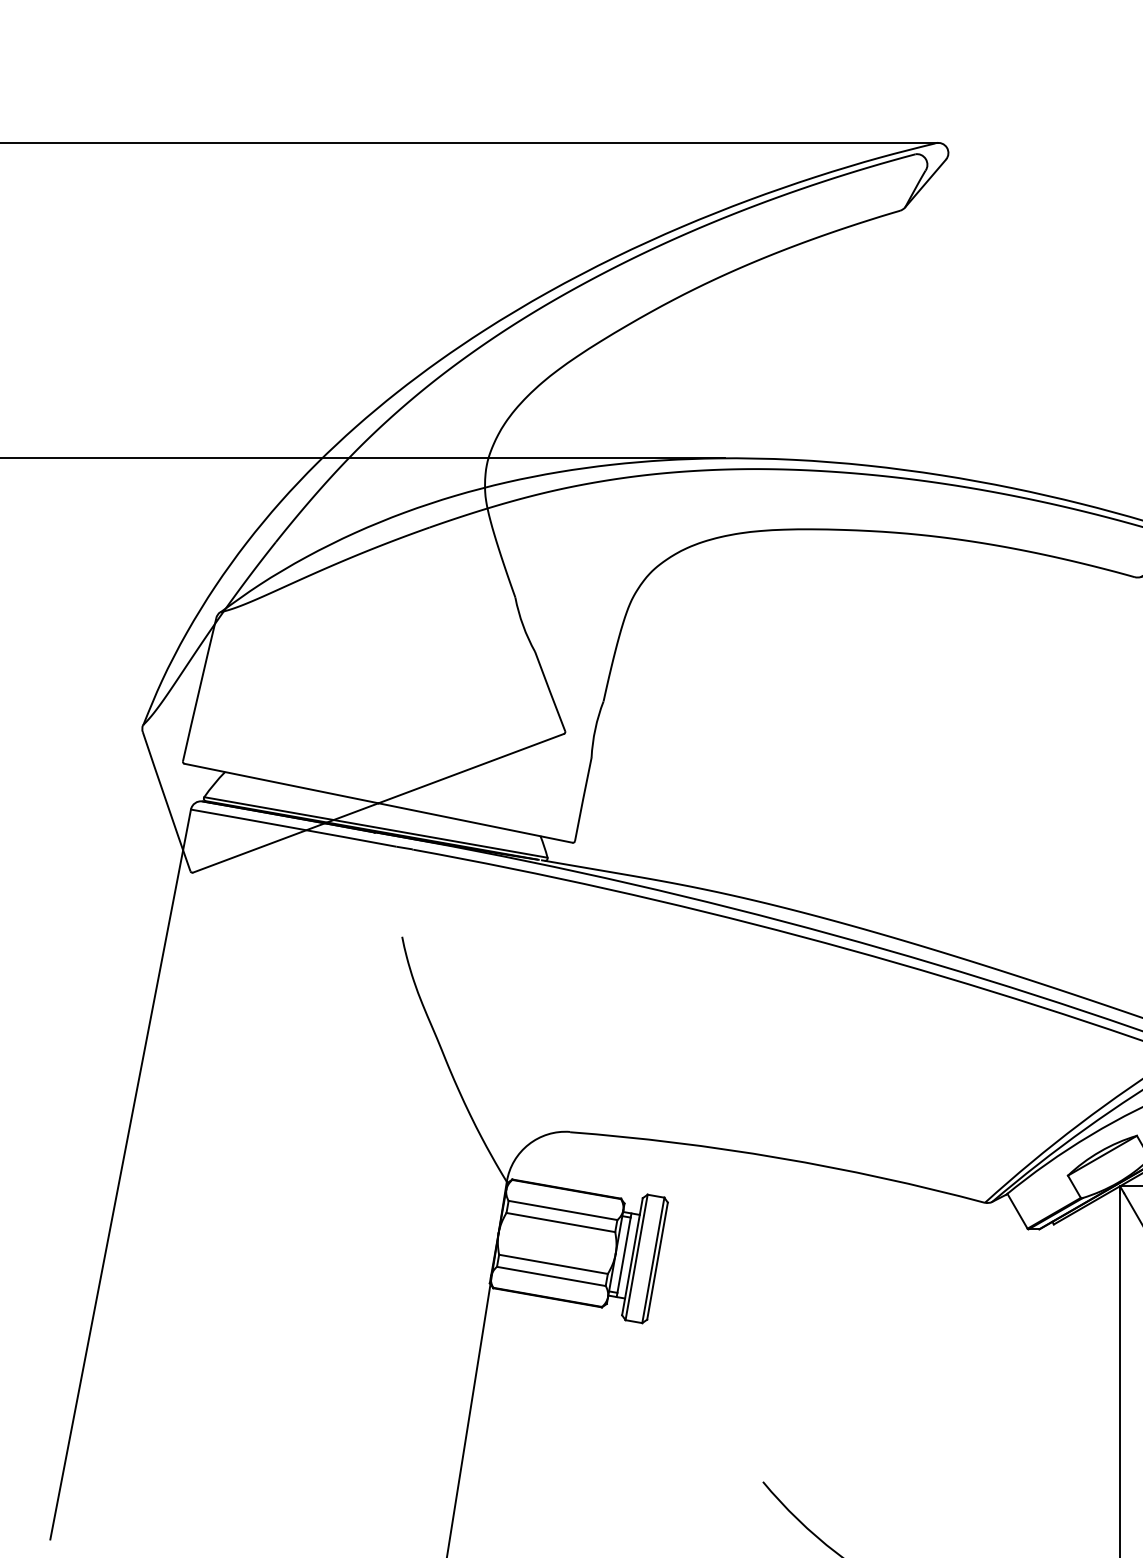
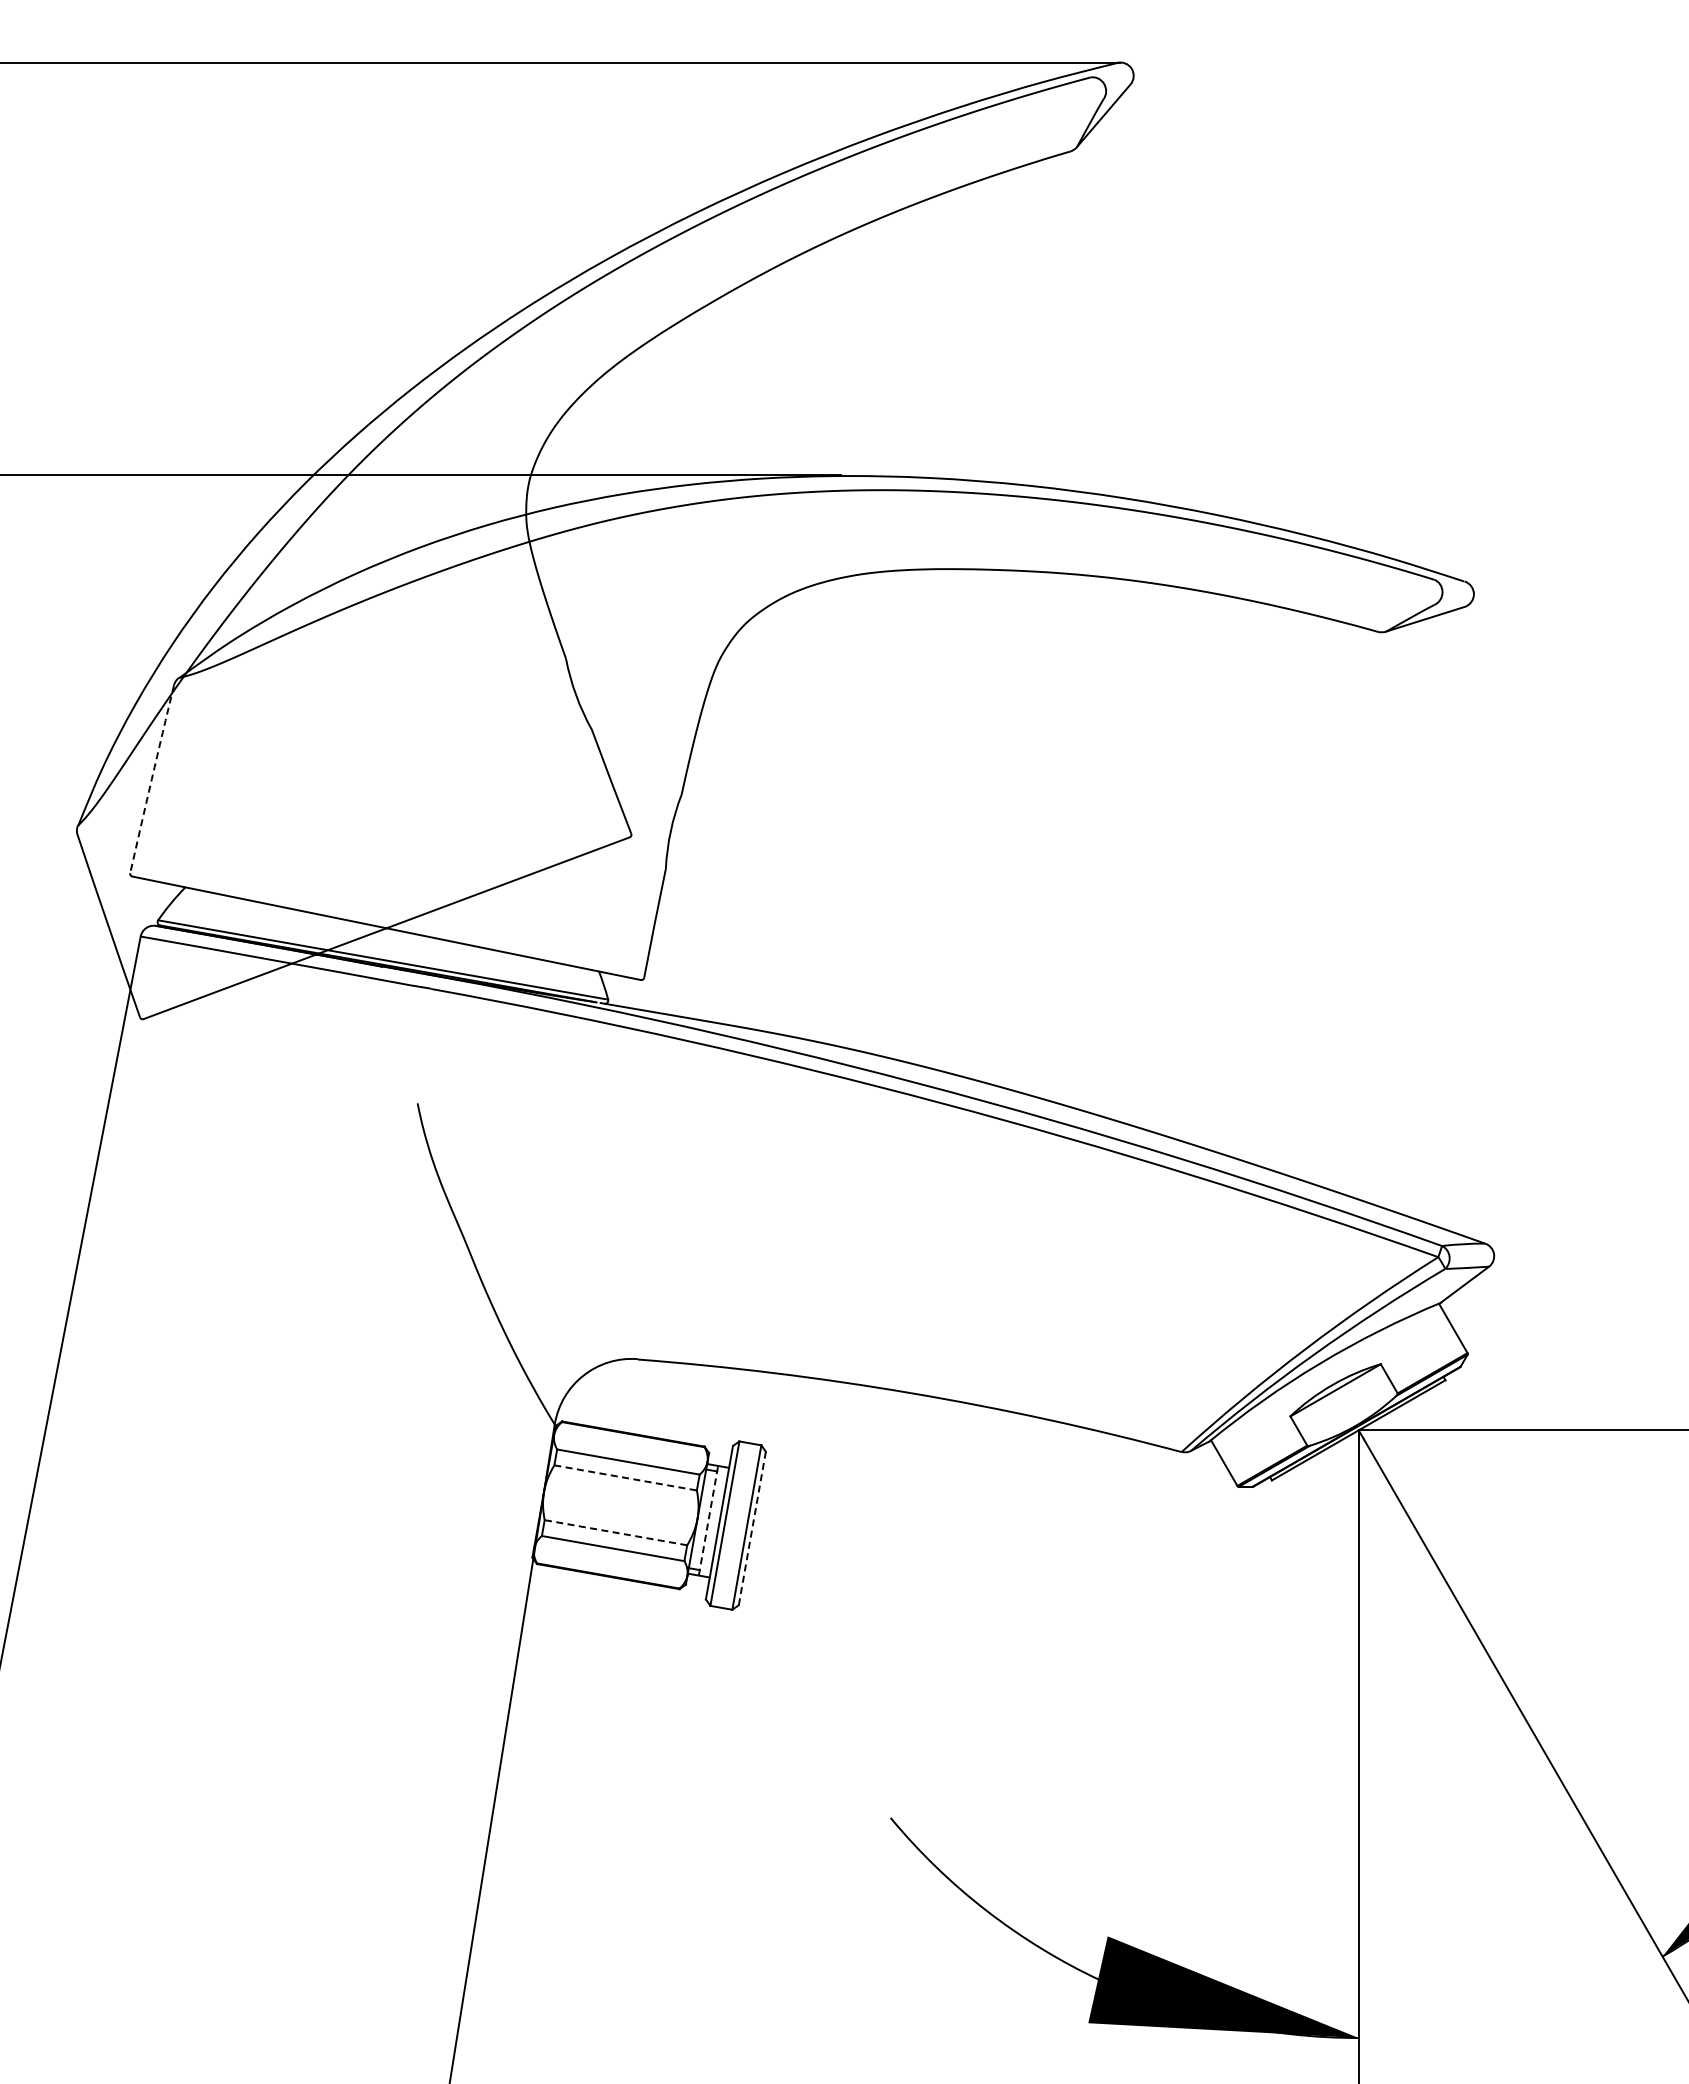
arc: (199, 689) -> (151, 779), solid -> dashed
line: (561, 1222) -> (626, 1478), solid -> dashed
line: (624, 1255) -> (708, 1520), solid -> dashed
line: (657, 1261) -> (752, 1528), solid -> dashed
line: (553, 1264) -> (615, 1532), solid -> dashed

